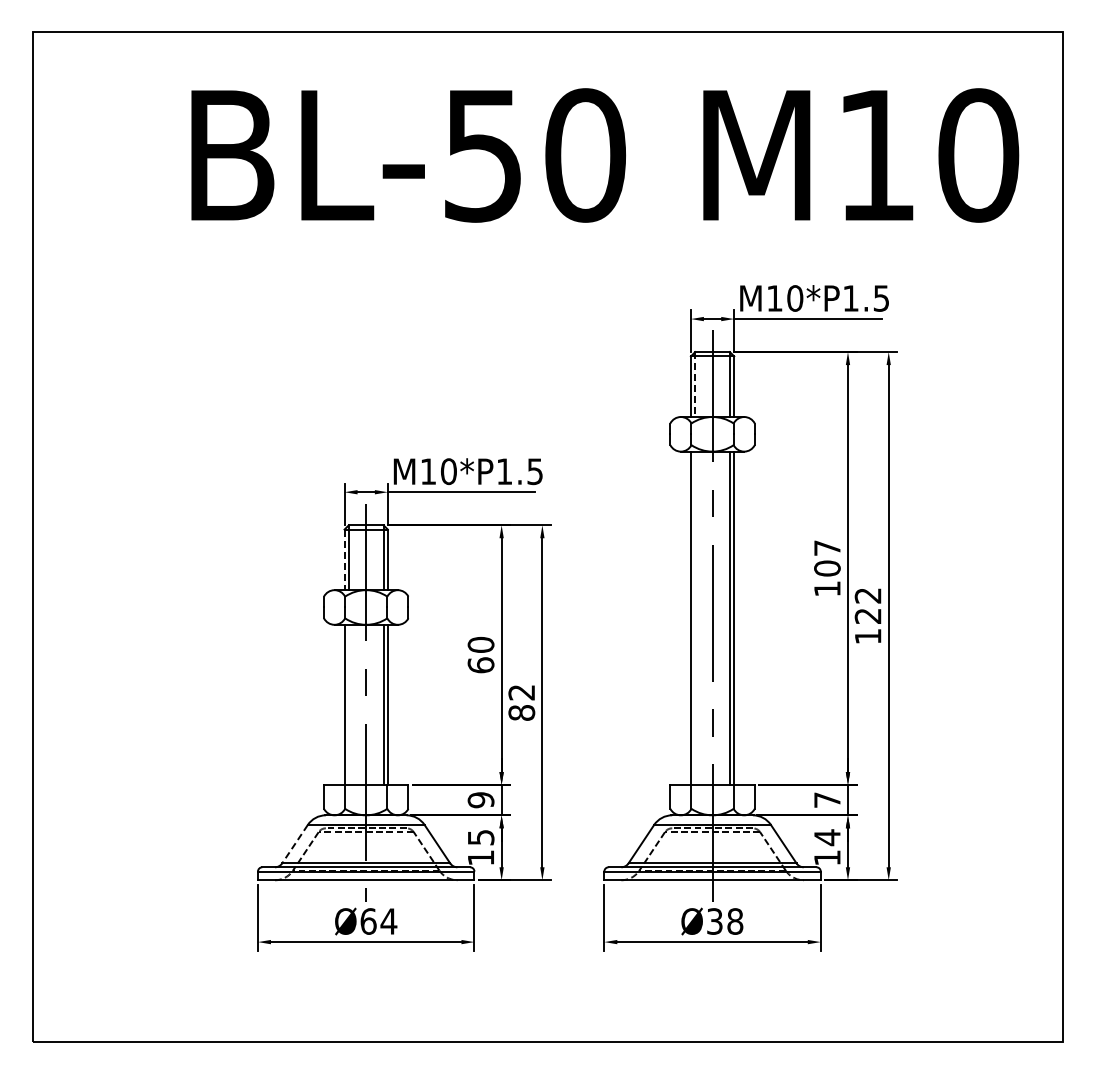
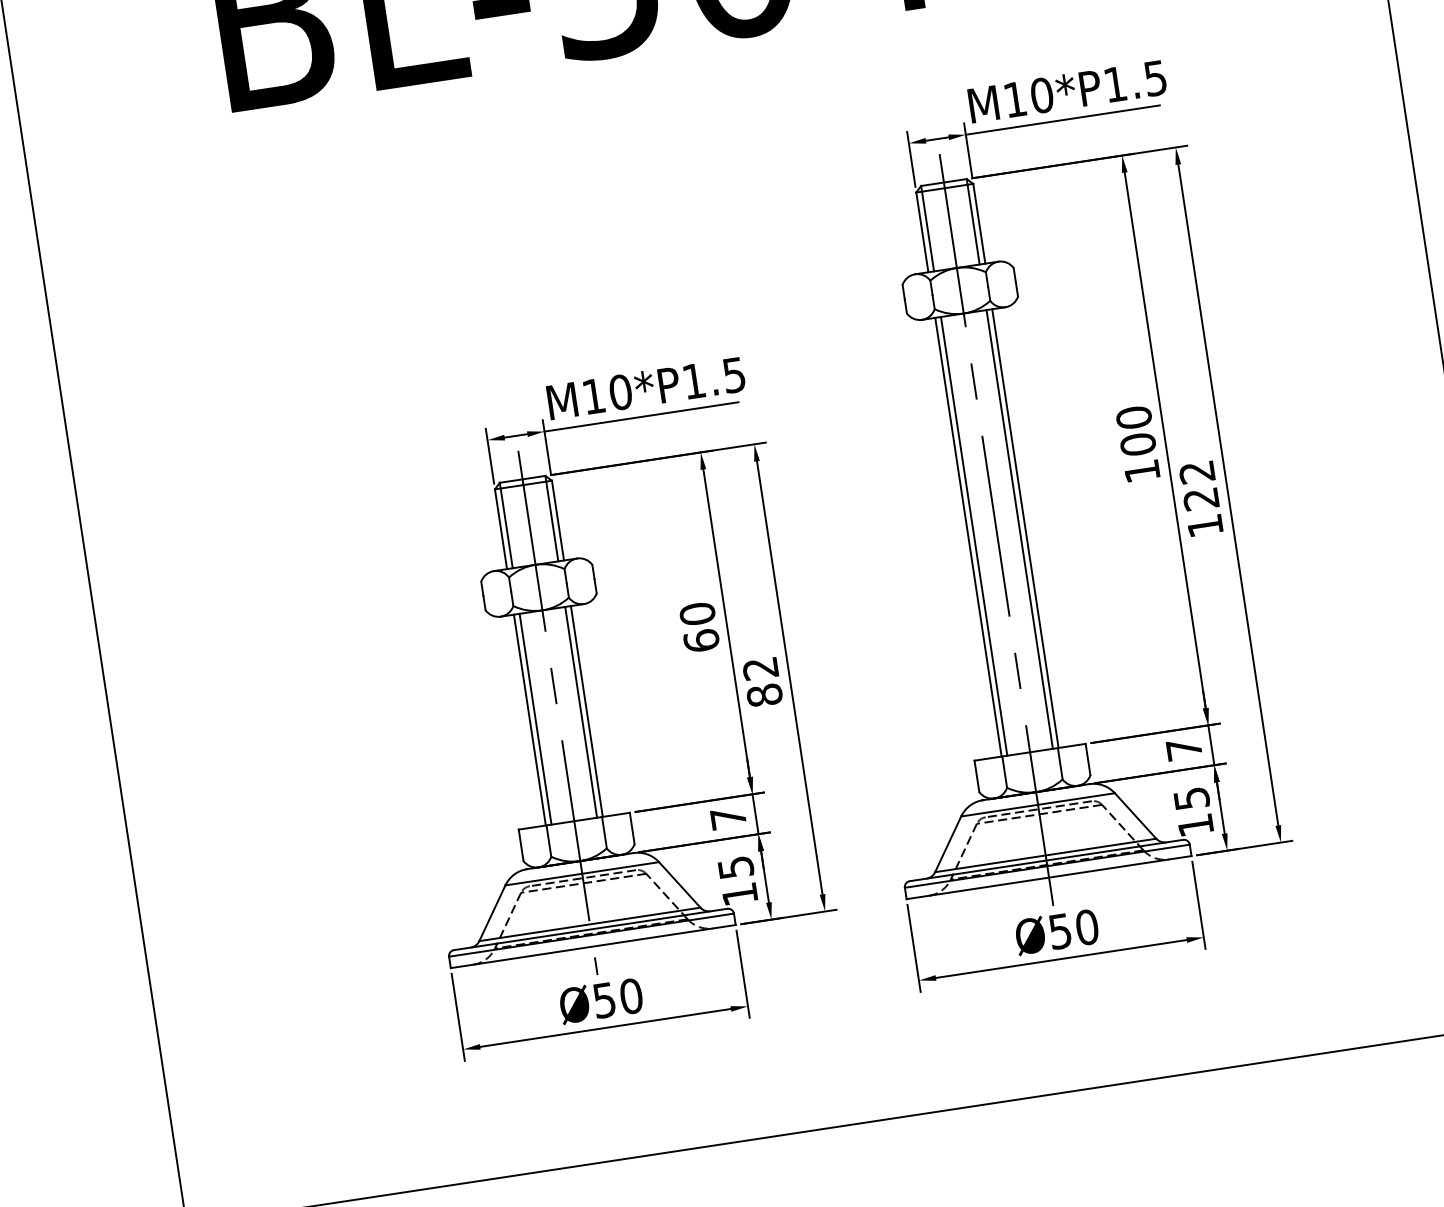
line: (695, 385) -> (928, 229), dashed -> solid
text: (827, 548) -> (1134, 418), 107 -> 100
line: (344, 560) -> (501, 530), dashed -> solid
line: (695, 618) -> (974, 536), added
line: (348, 704) -> (534, 718), added
text: (480, 800) -> (727, 818), 9 -> 7
text: (827, 837) -> (1191, 798), 14 -> 15
line: (294, 844) -> (491, 913), dashed -> solid
text: (378, 921) -> (617, 998), Ø64 -> Ø50
text: (725, 921) -> (1074, 929), Ø38 -> Ø50

